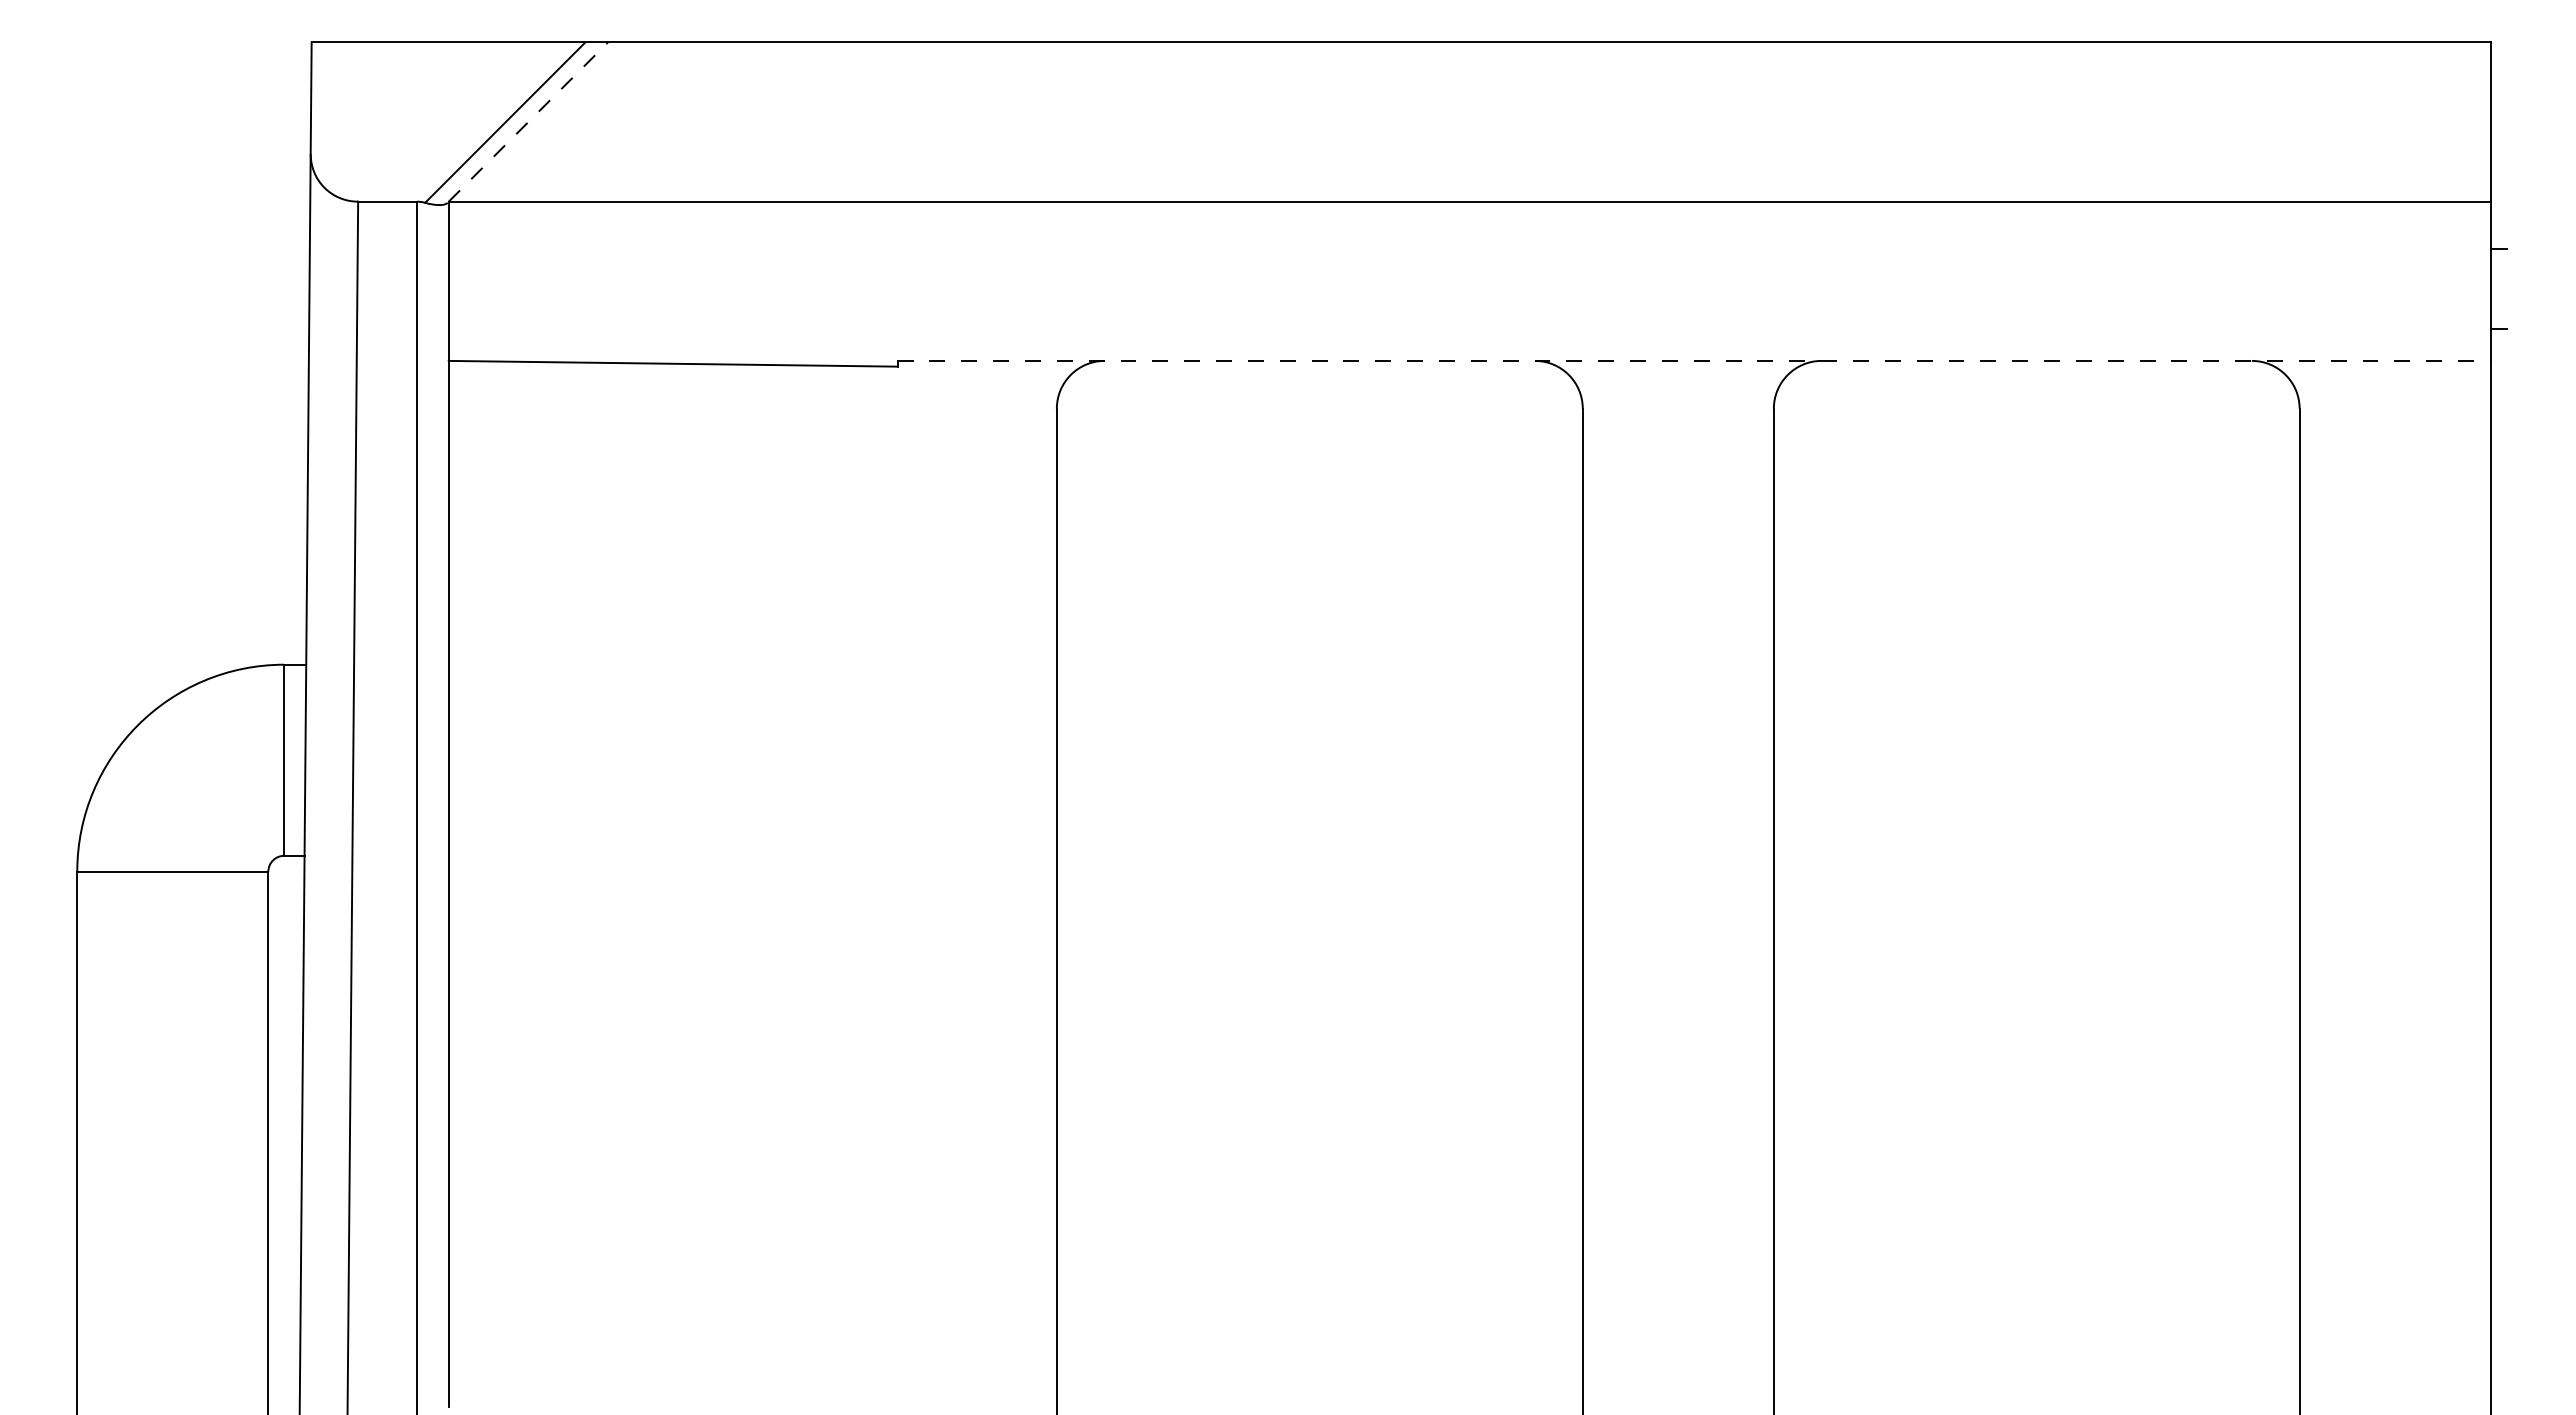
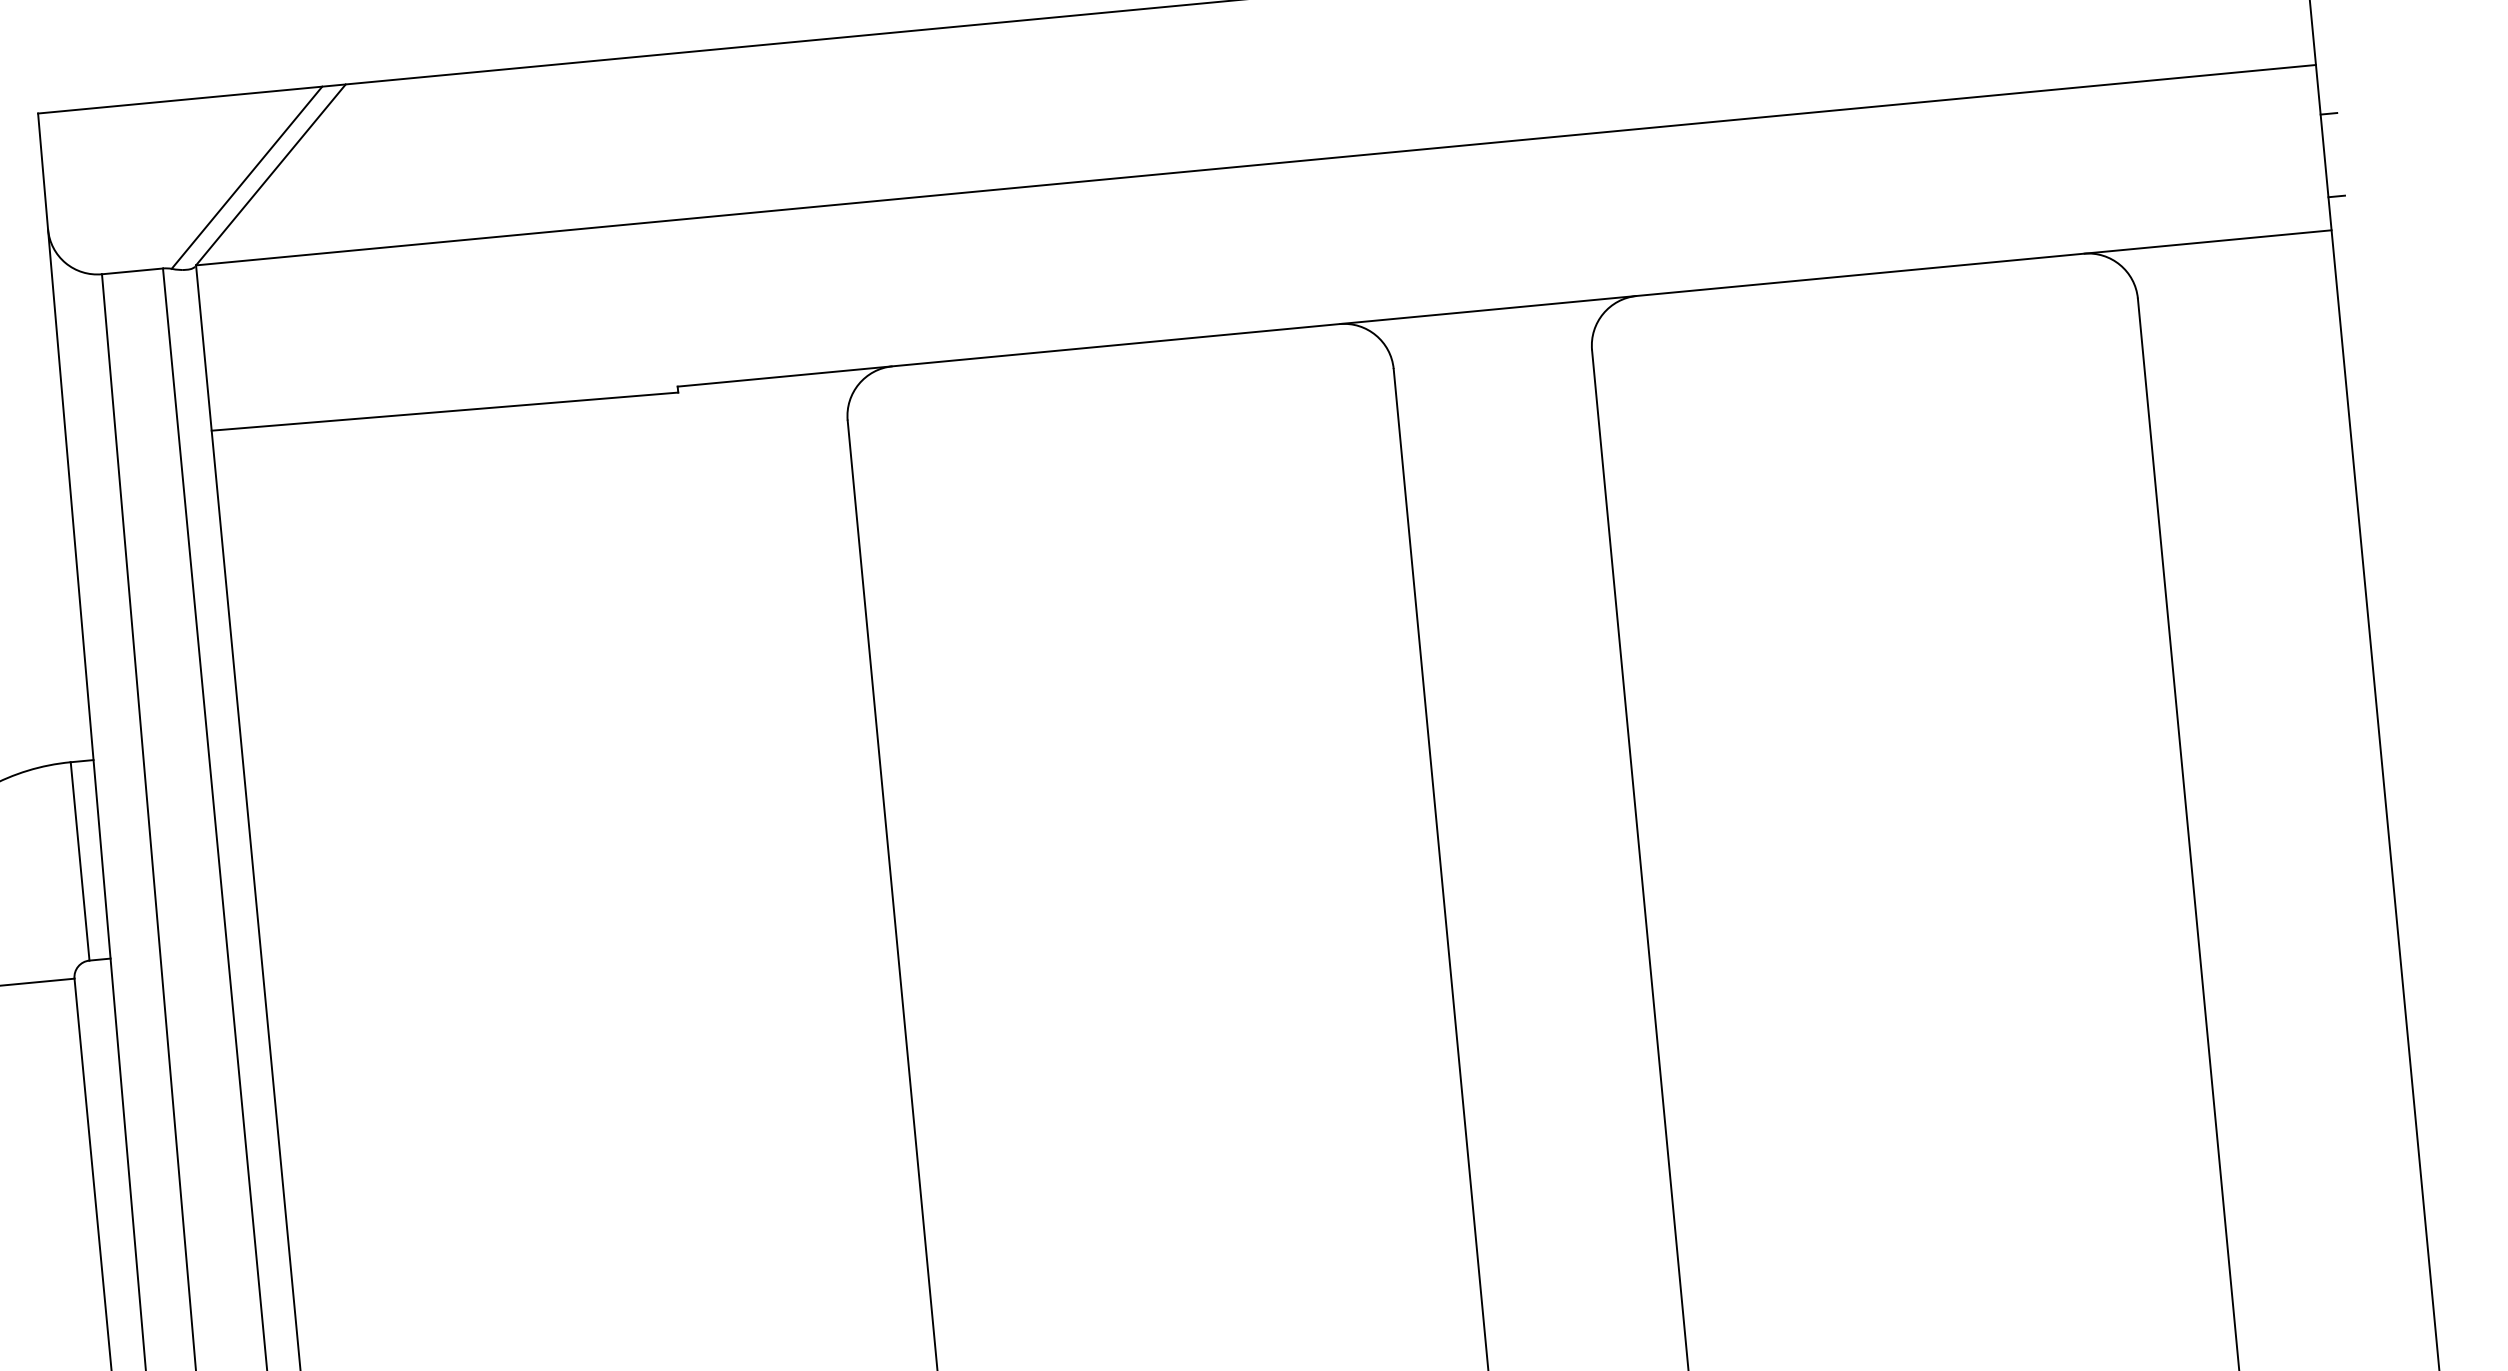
line: (528, 122) -> (271, 175), dashed -> solid
line: (1694, 360) -> (1504, 308), dashed -> solid

